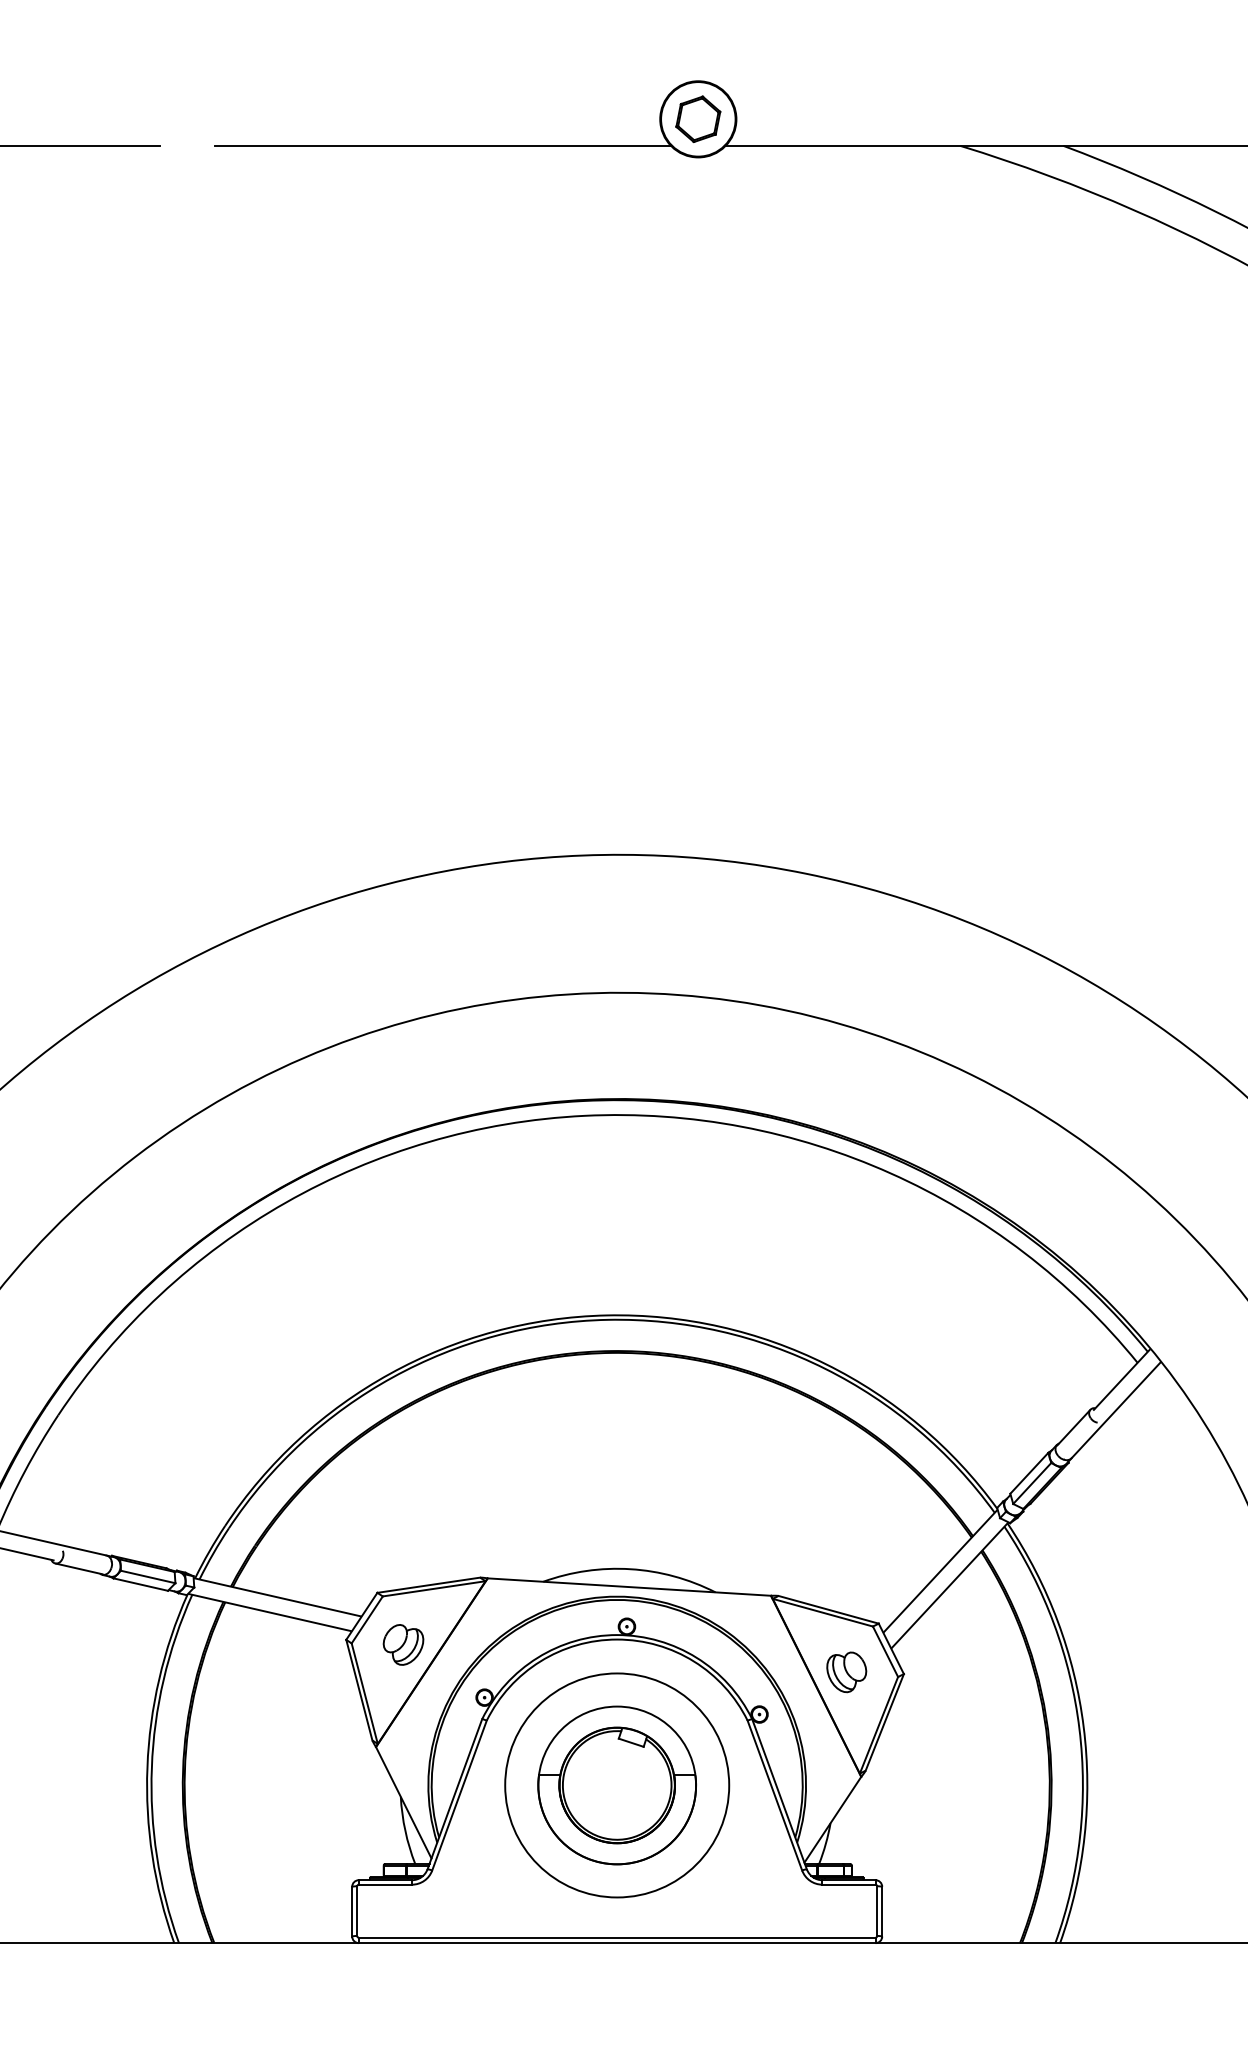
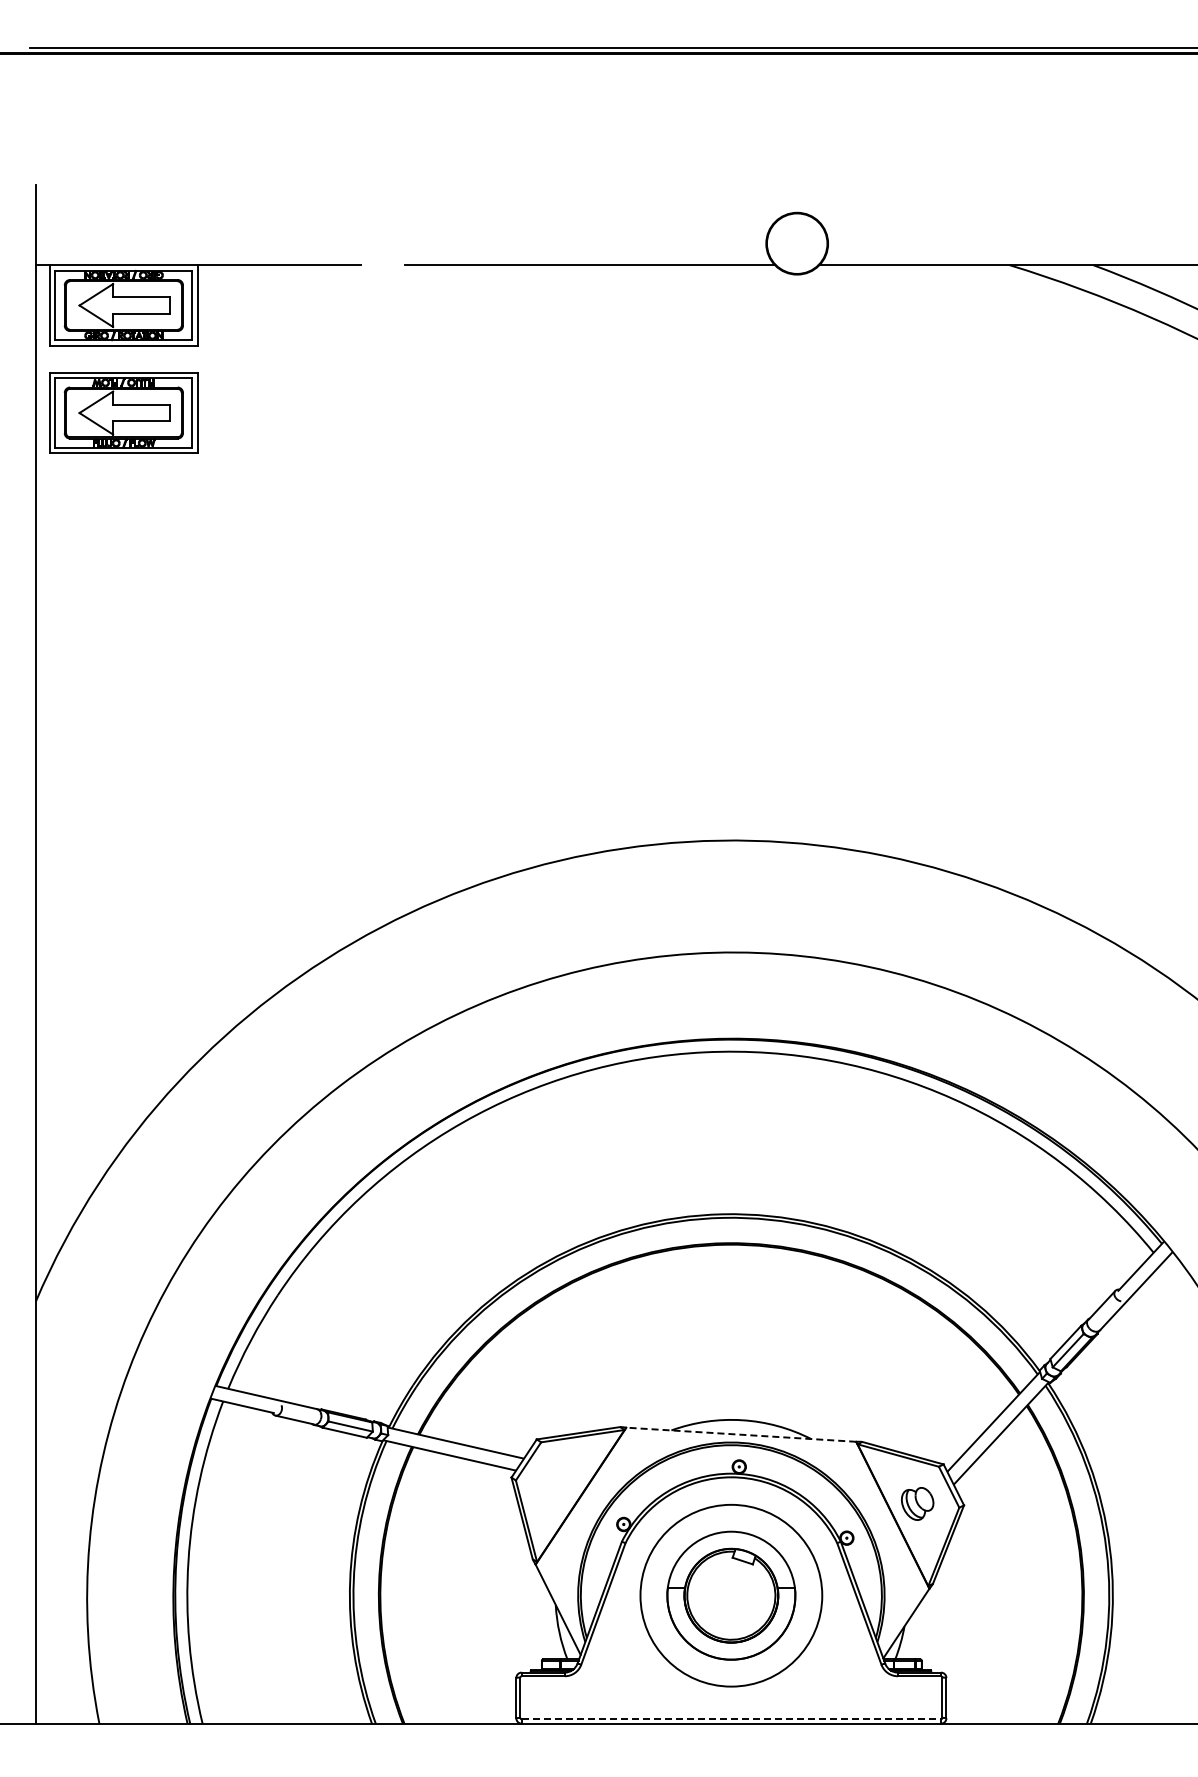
part: (697, 119) -> (796, 243), removed
line: (628, 1586) -> (740, 1434), solid -> dashed
part: (402, 1644) -> (557, 1481), removed
line: (617, 1937) -> (731, 1719), solid -> dashed

